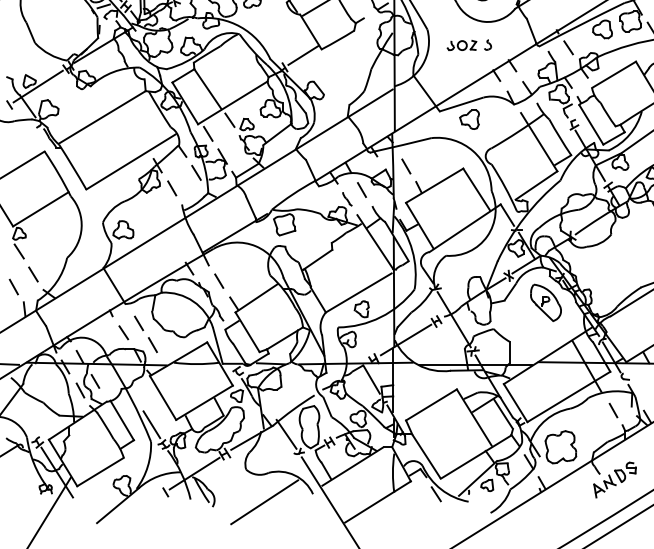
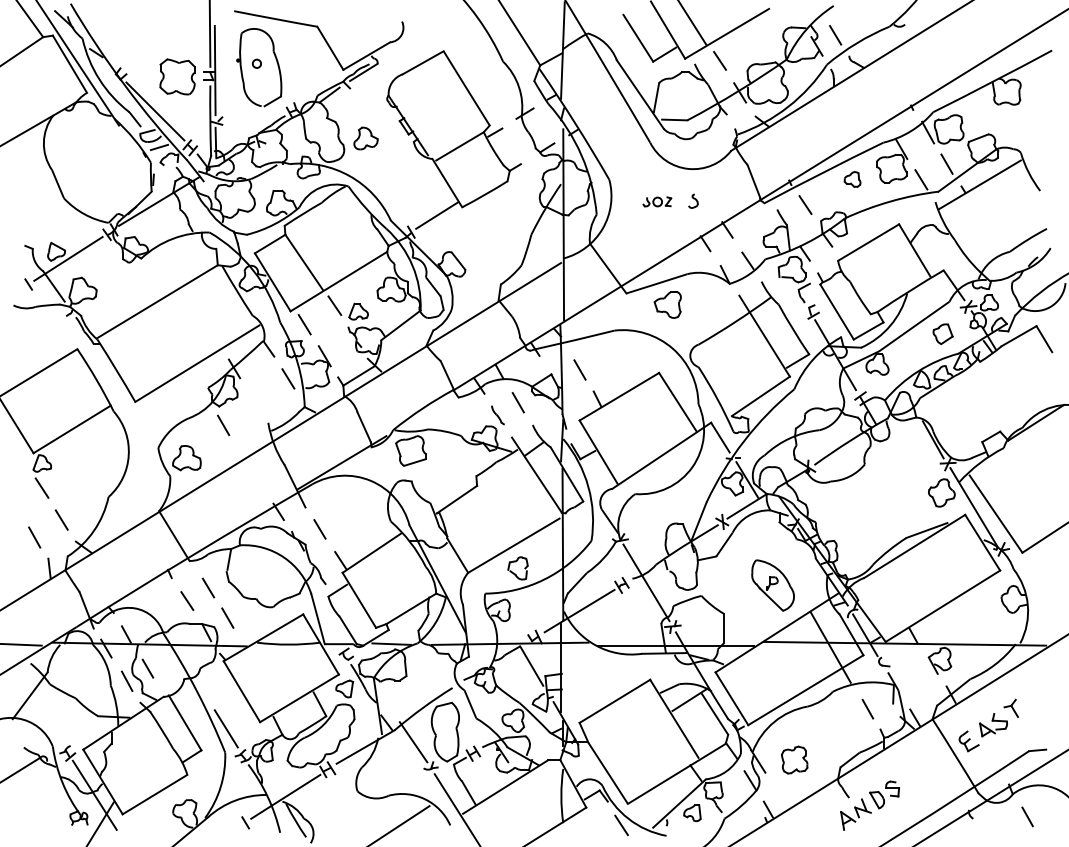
part: (602, 29) -> (852, 179), size x0.6
part: (462, 45) -> (657, 201), size x0.7
line: (172, 188) -> (223, 425), moved
part: (545, 302) -> (772, 585), moved
part: (560, 446) -> (794, 759), size x0.6

